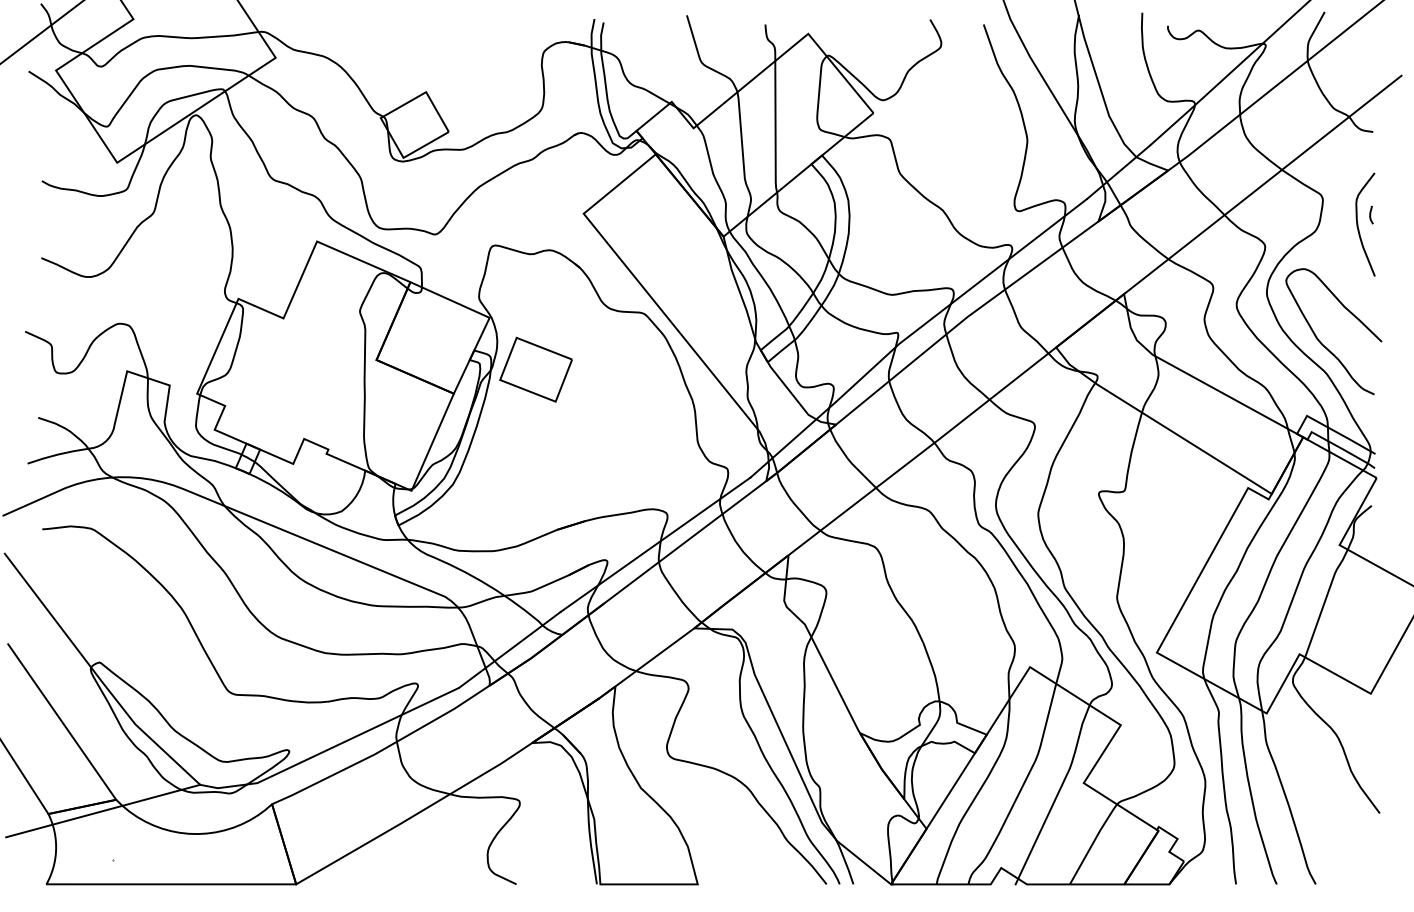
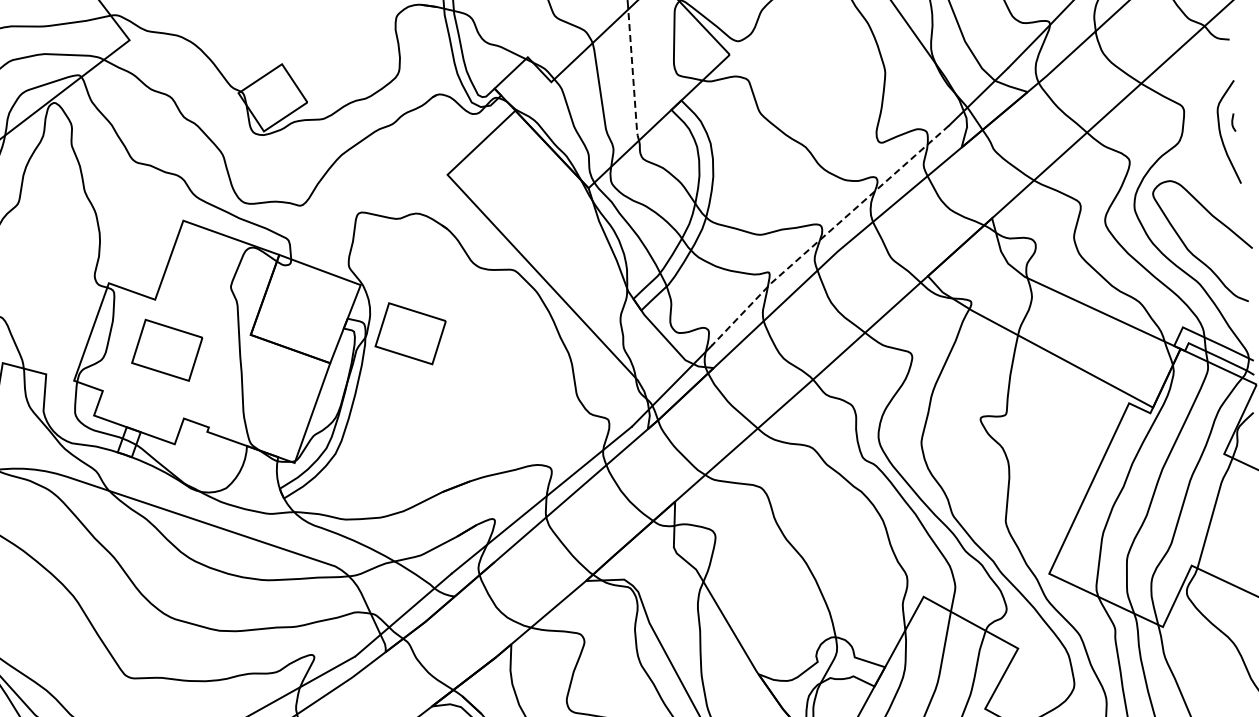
line: (775, 127) -> (633, 75), solid -> dashed
line: (958, 298) -> (827, 233), solid -> dashed
part: (291, 369) -> (166, 350), added

